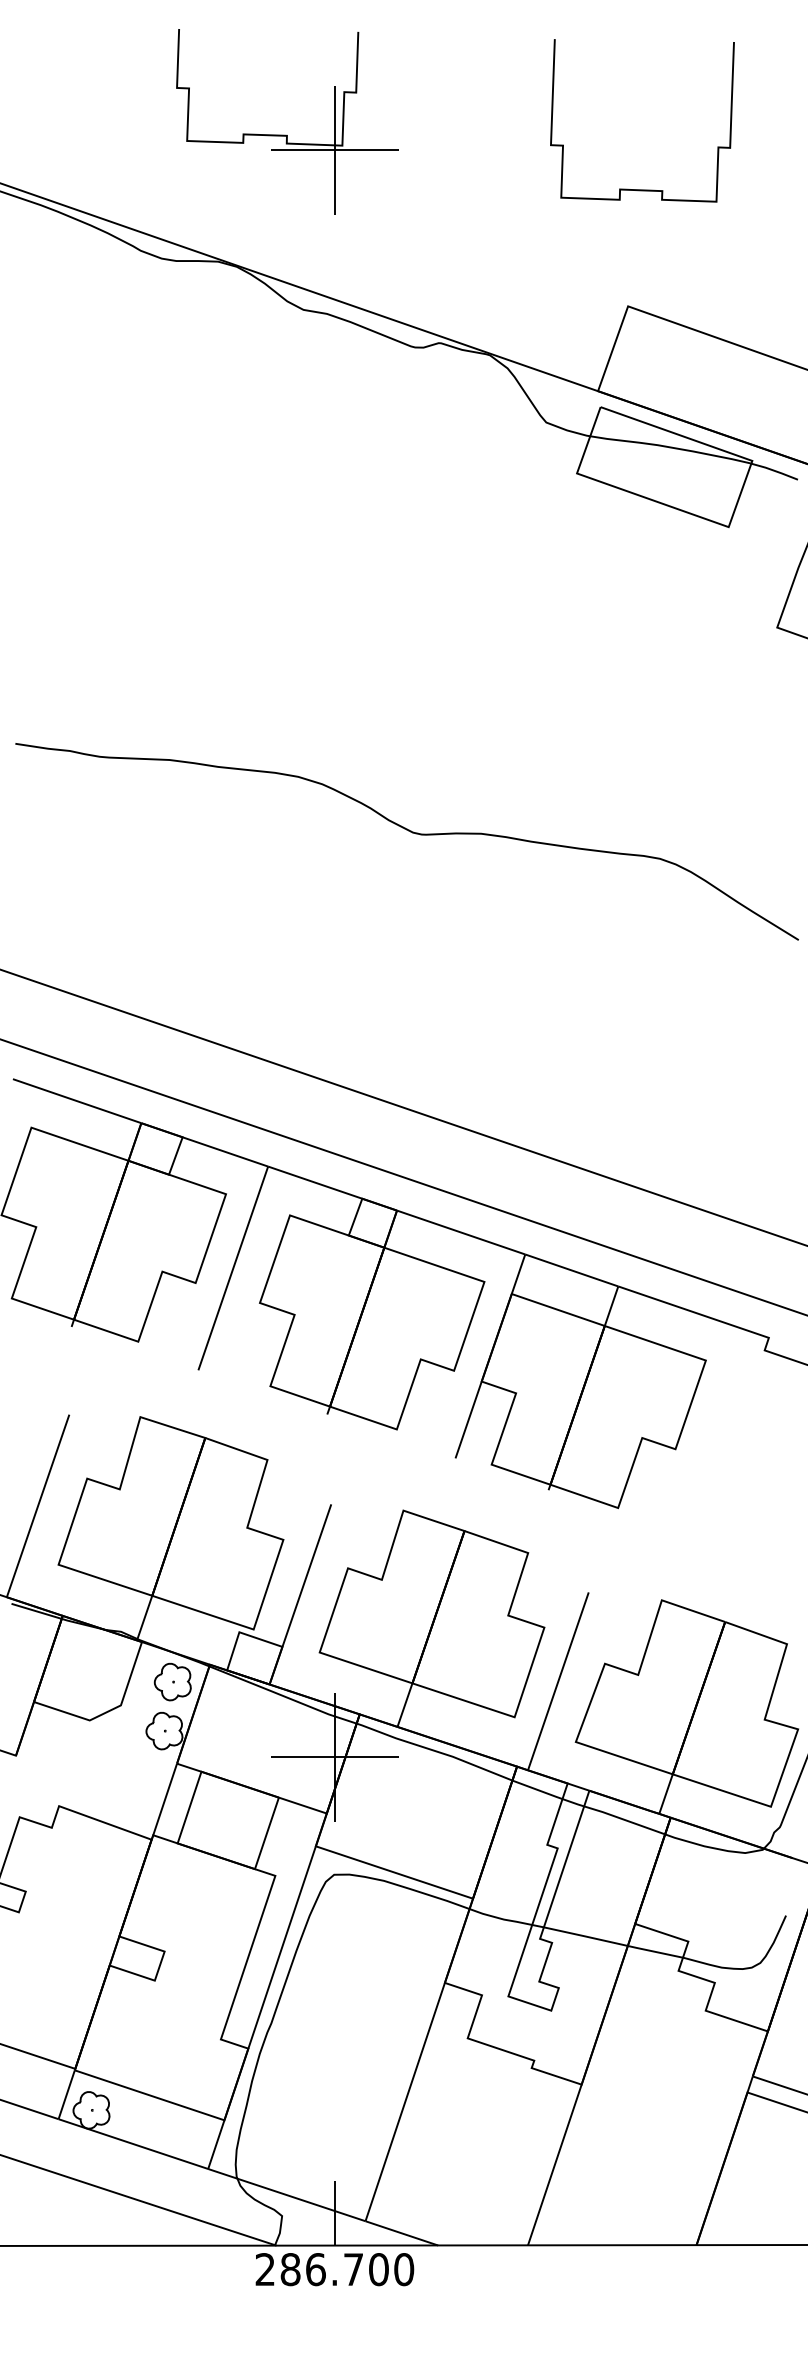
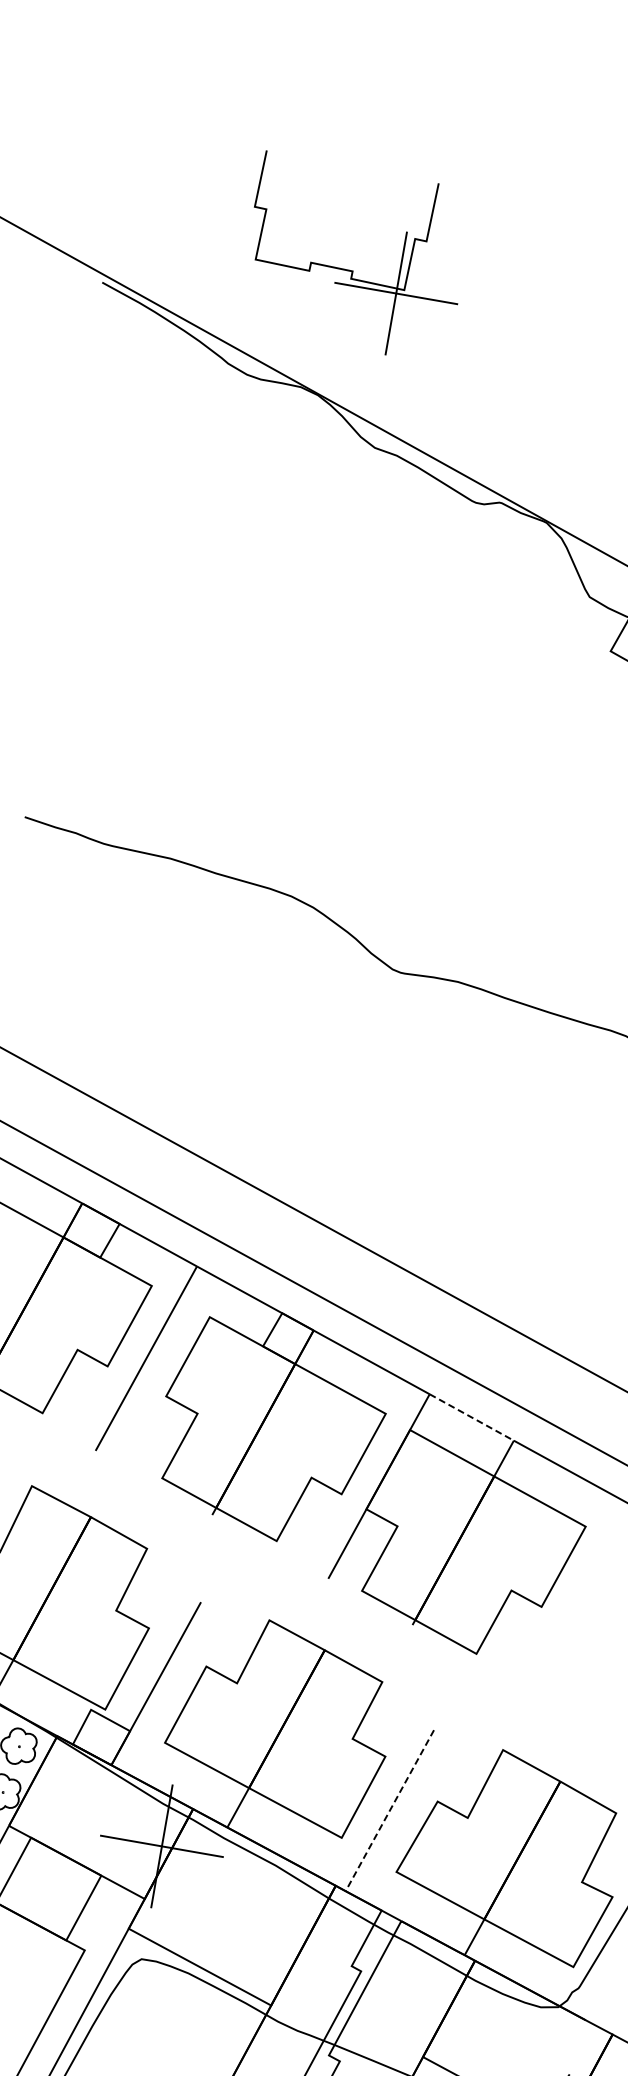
part: (286, 134) -> (352, 270), moved
line: (572, 1270) -> (472, 1417), solid -> dashed
line: (558, 1681) -> (389, 1810), solid -> dashed

